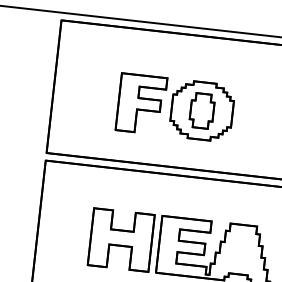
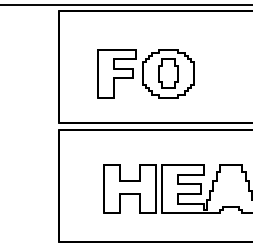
part: (175, 107) -> (145, 73), moved

